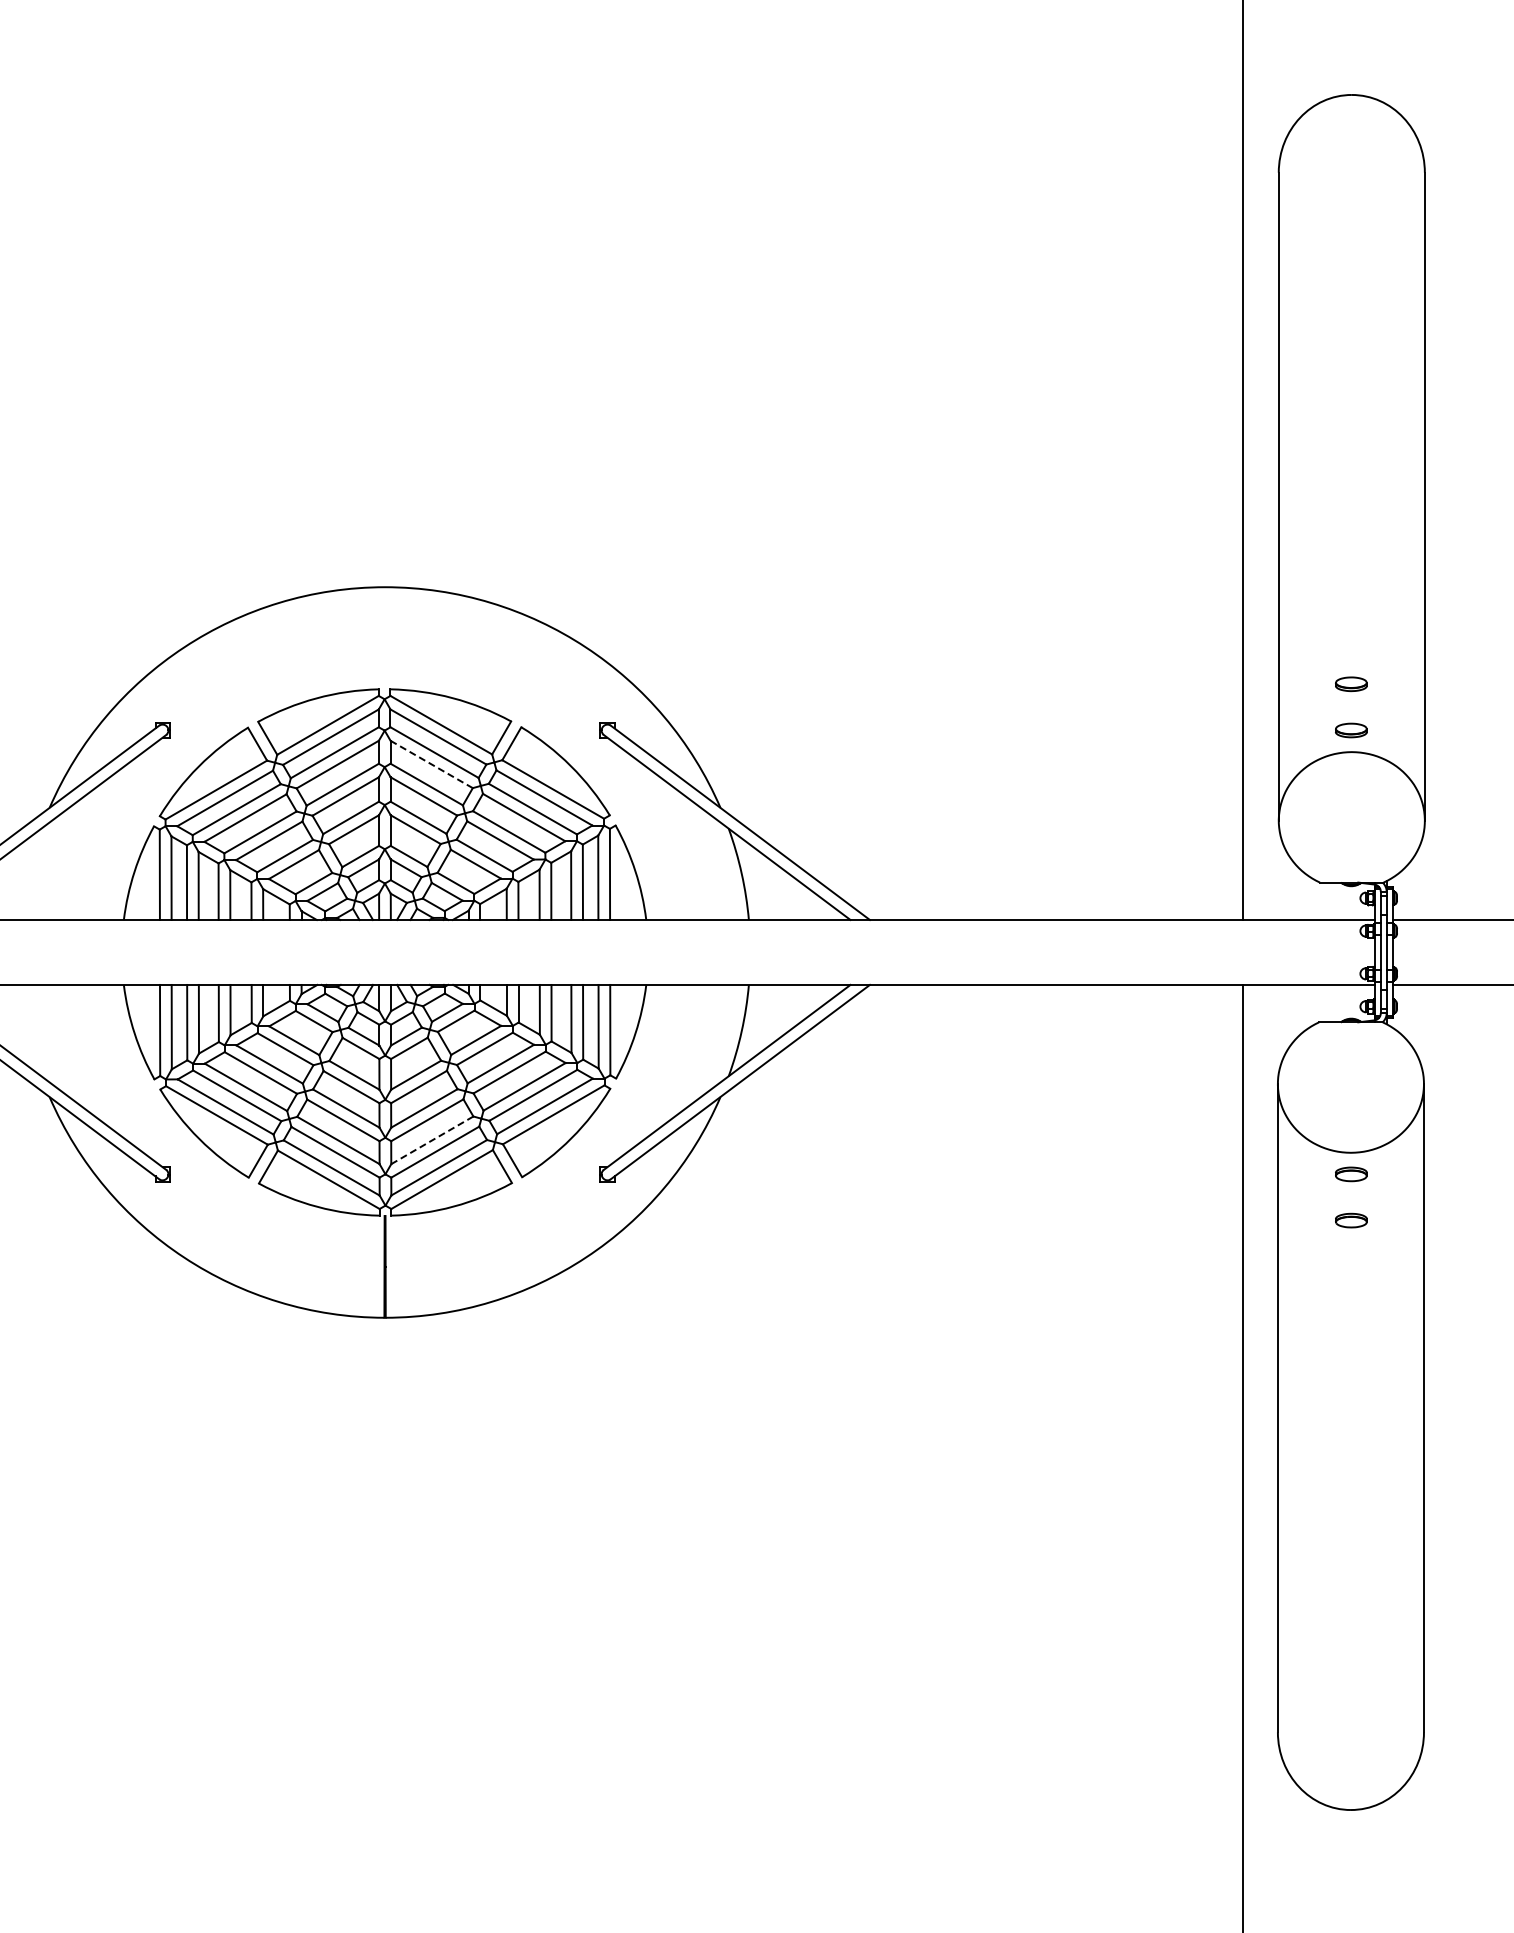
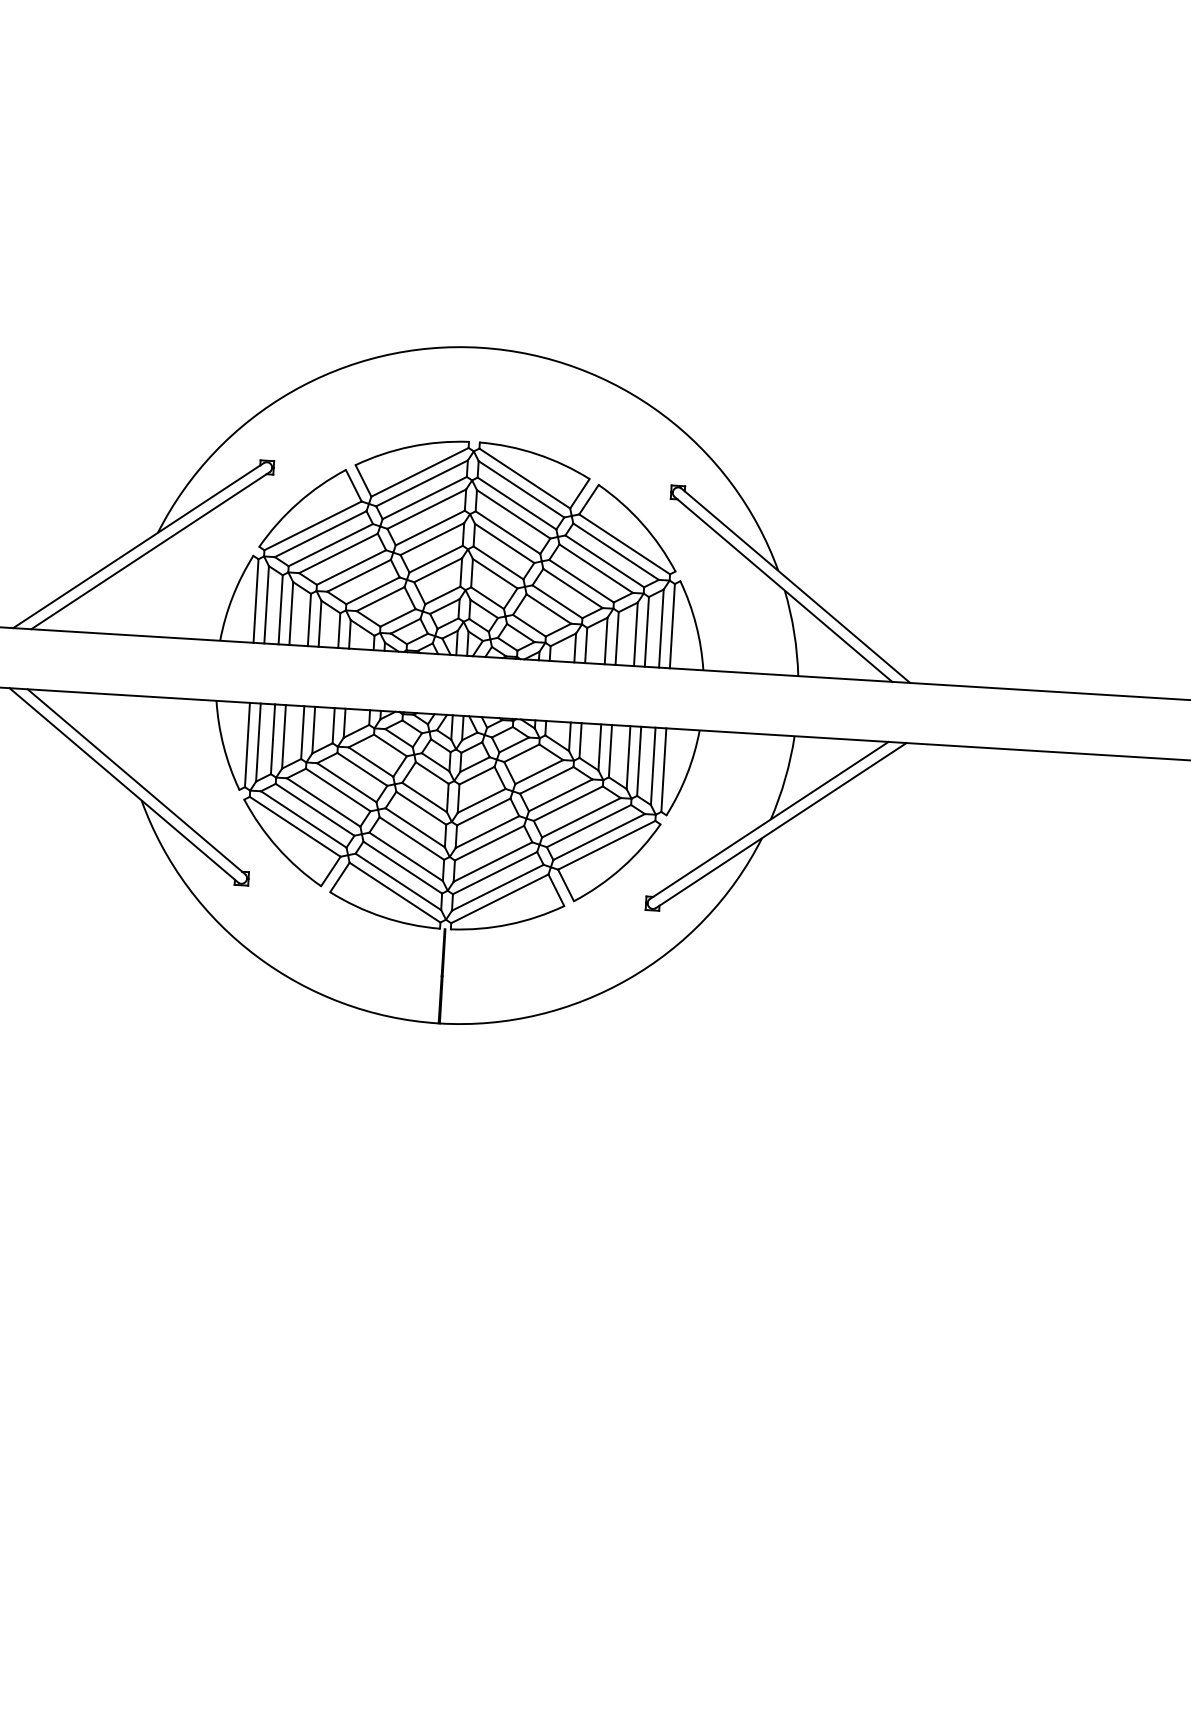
line: (432, 764) -> (514, 514), dashed -> solid
line: (431, 1140) -> (492, 862), dashed -> solid

